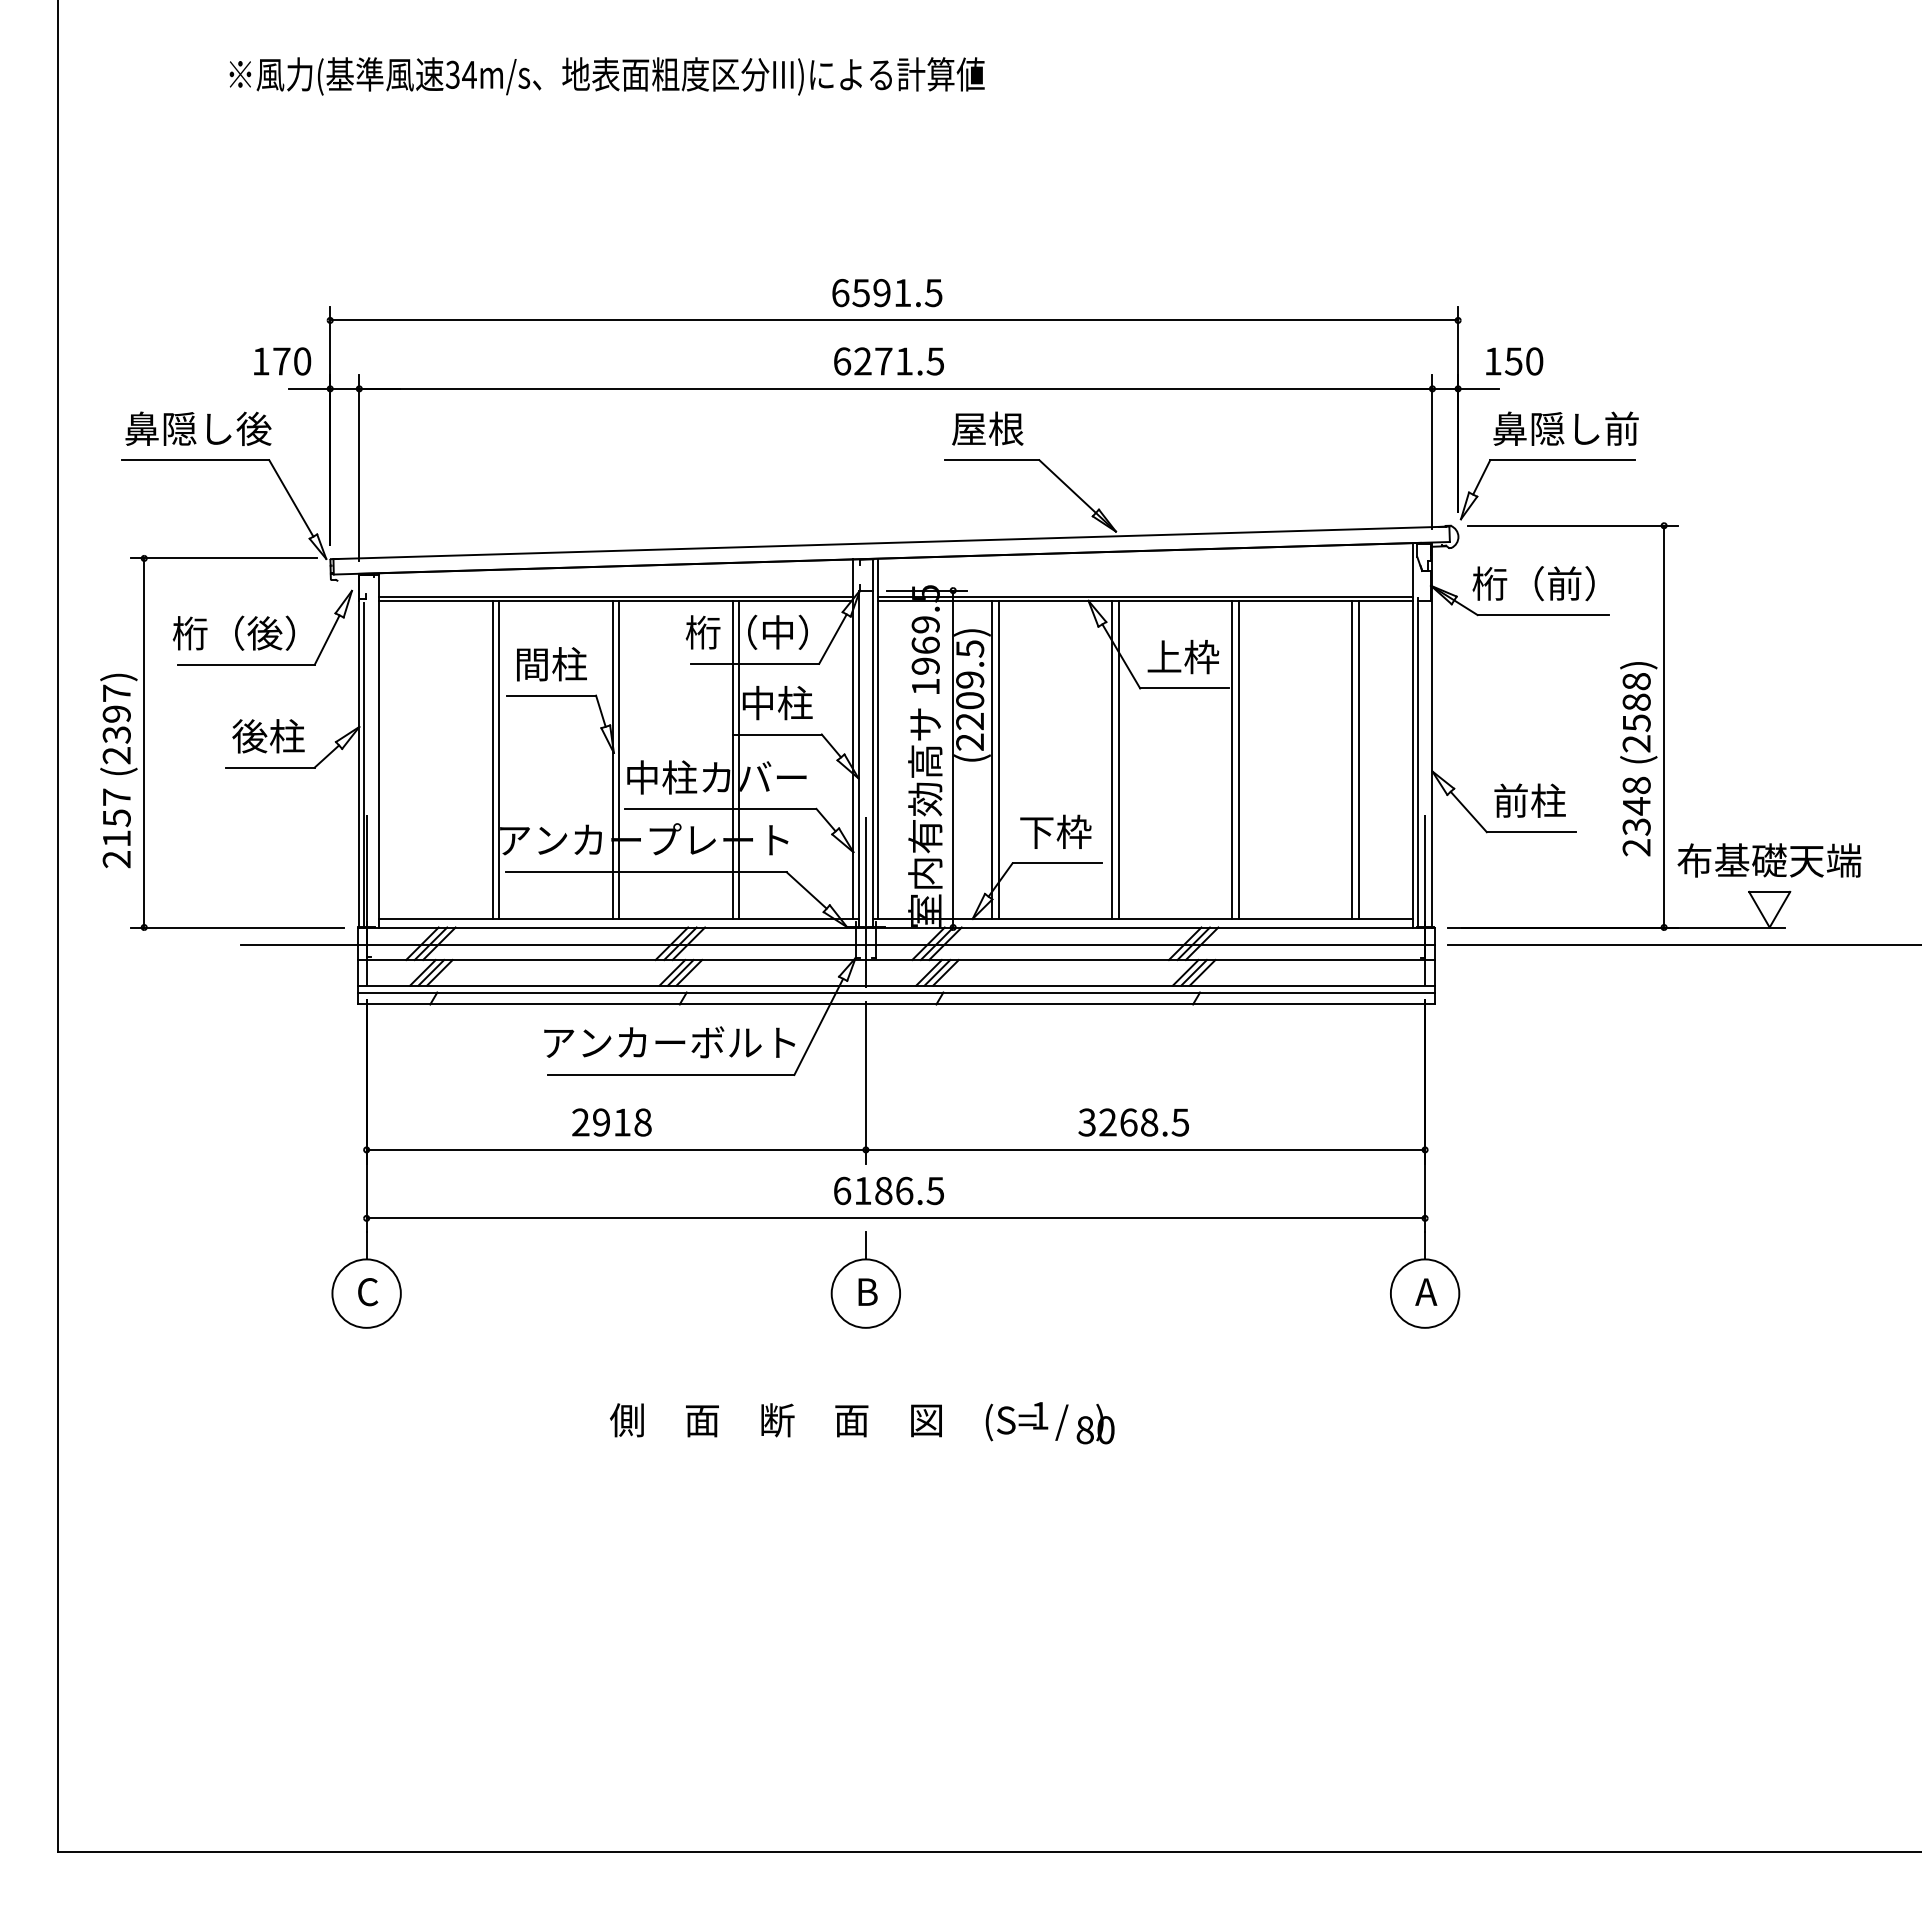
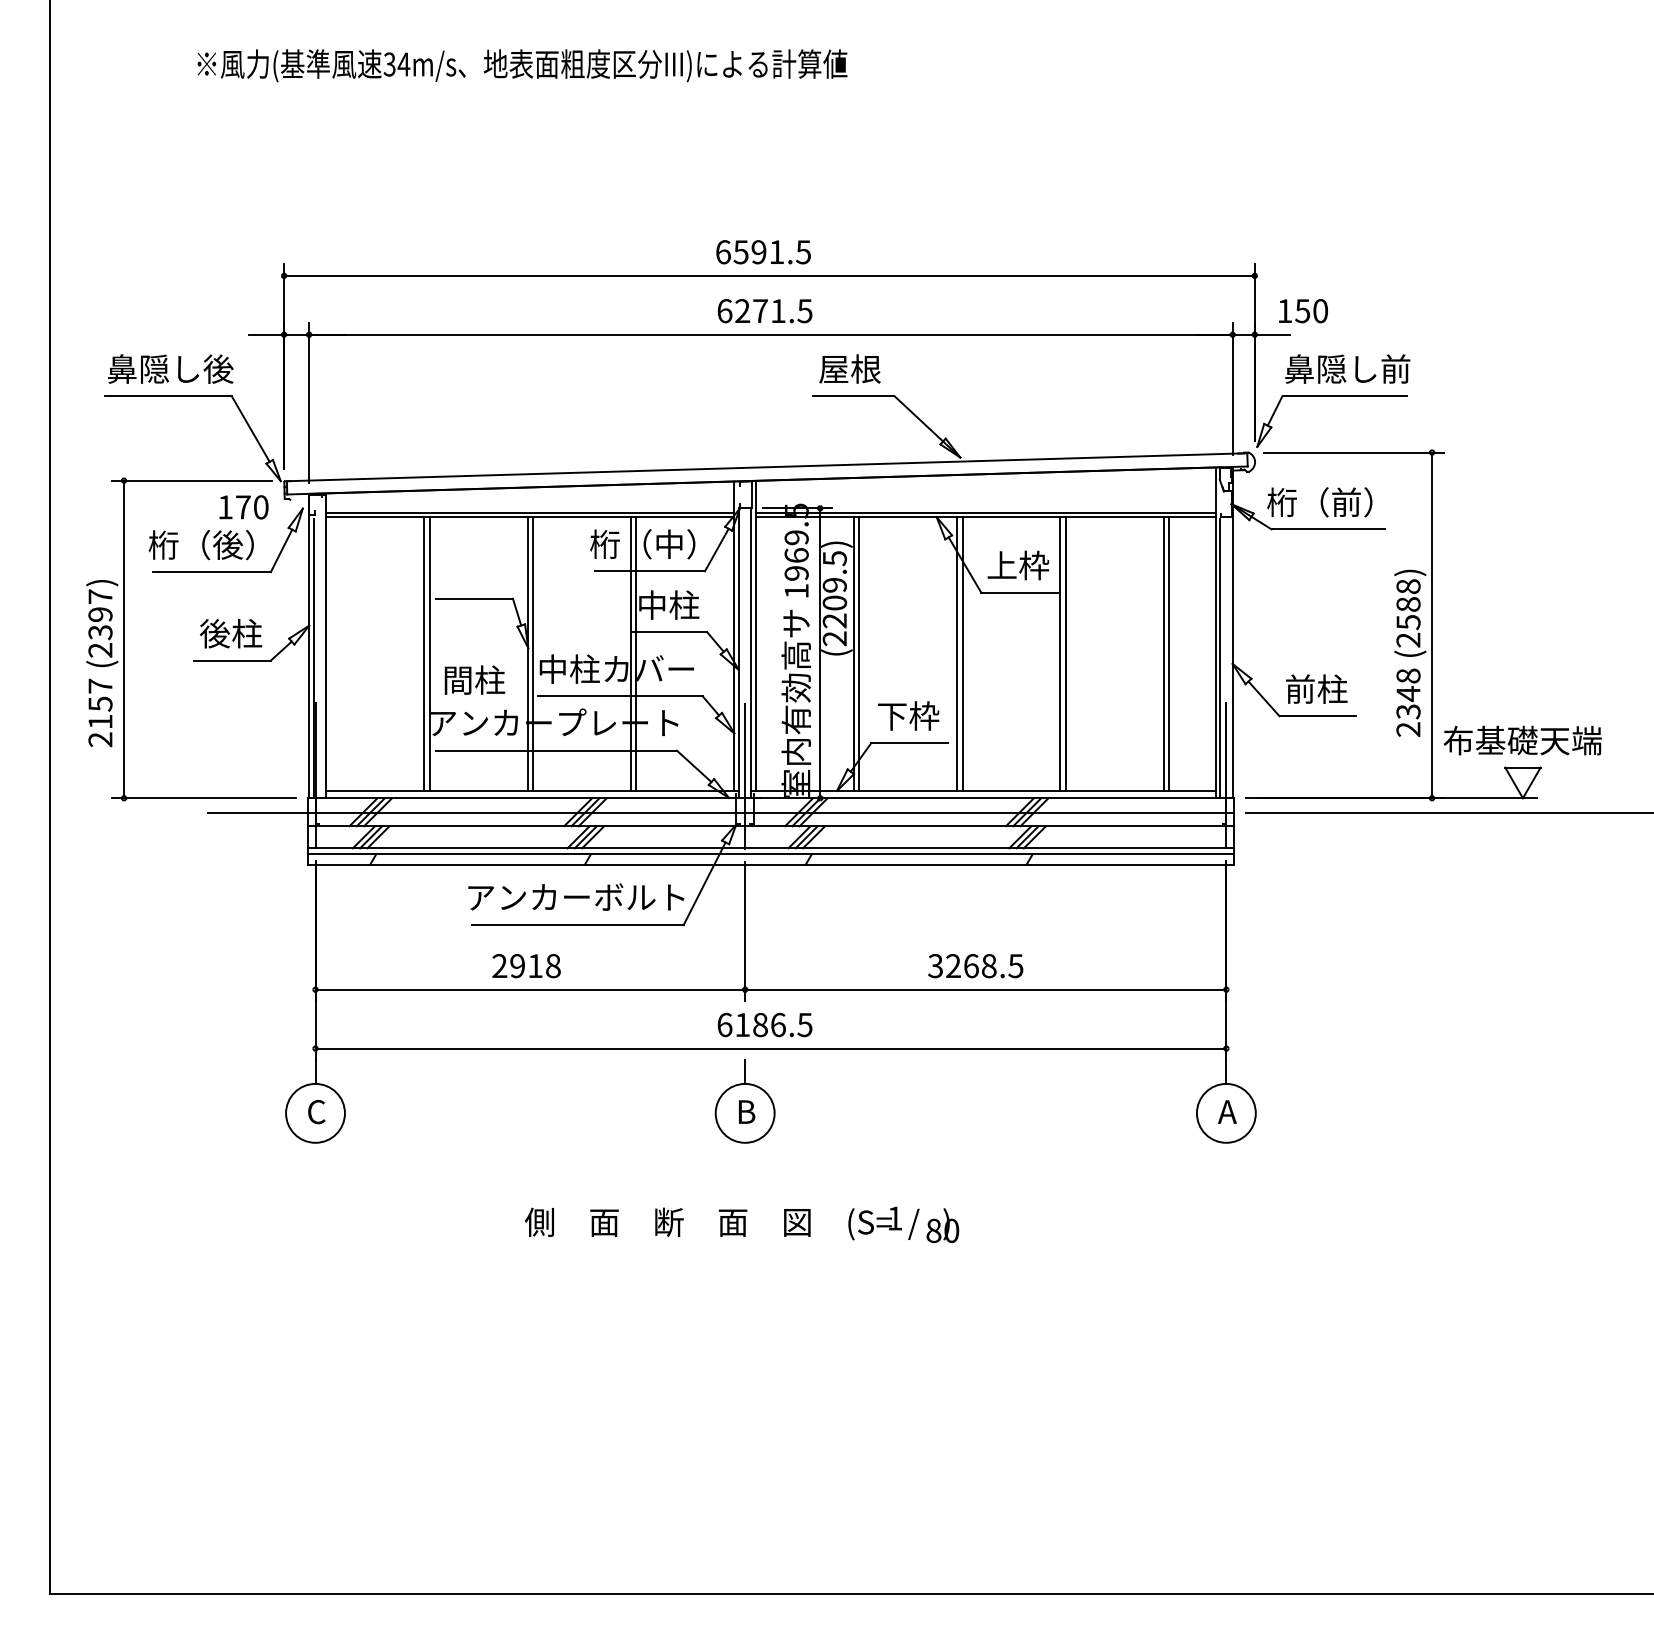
text: (282, 361) -> (243, 507), moved
text: (551, 664) -> (474, 680), moved

